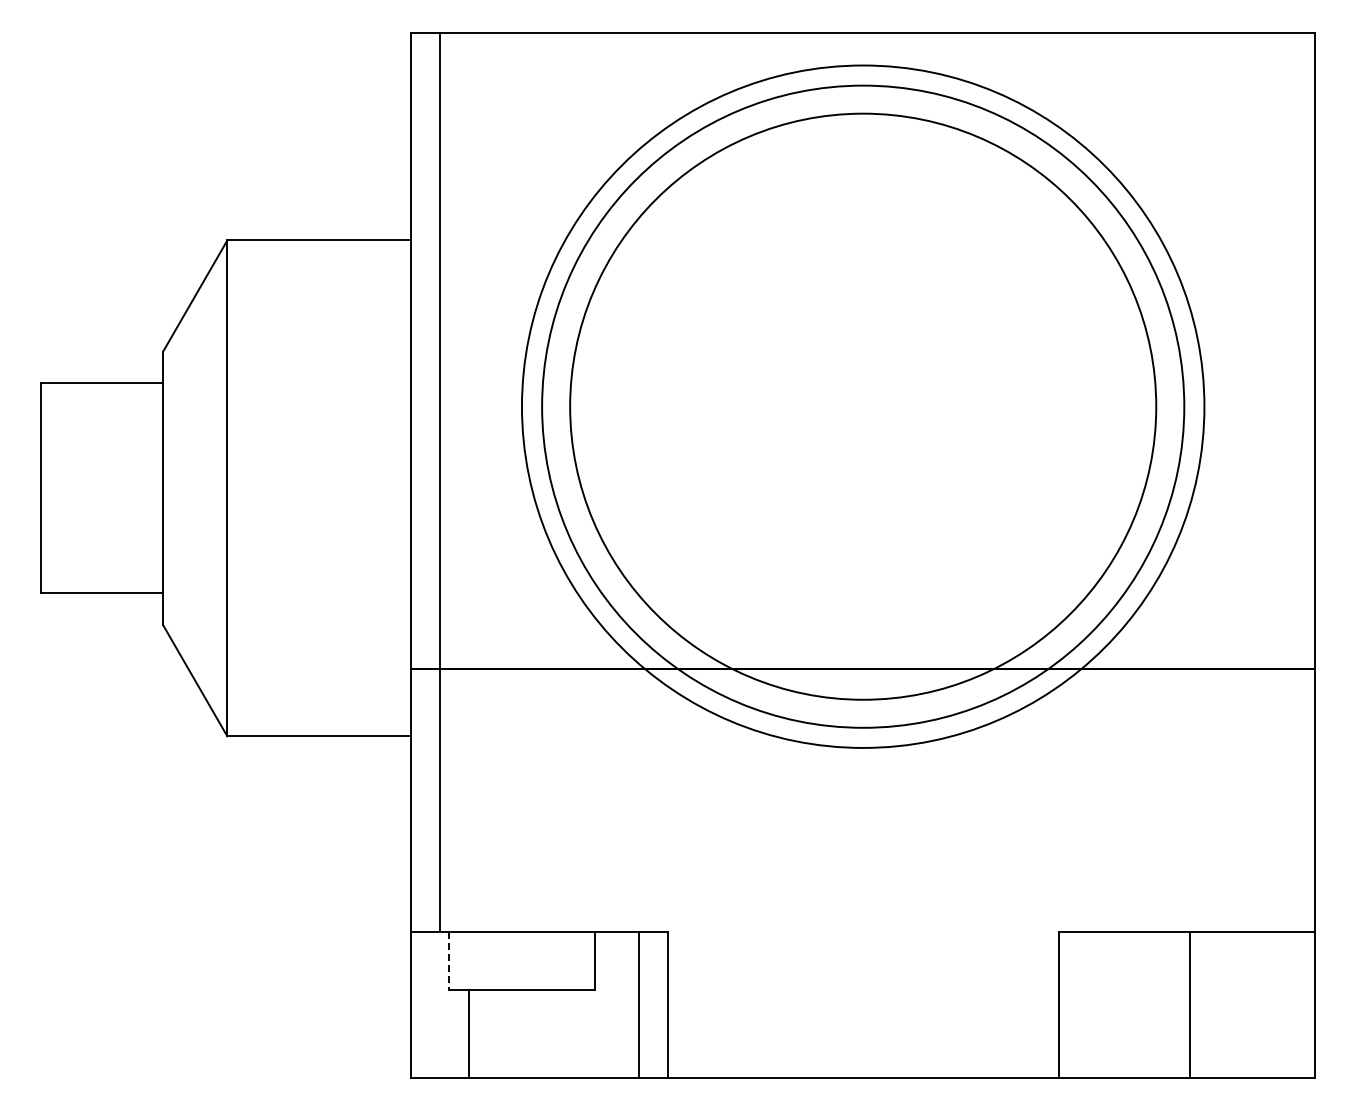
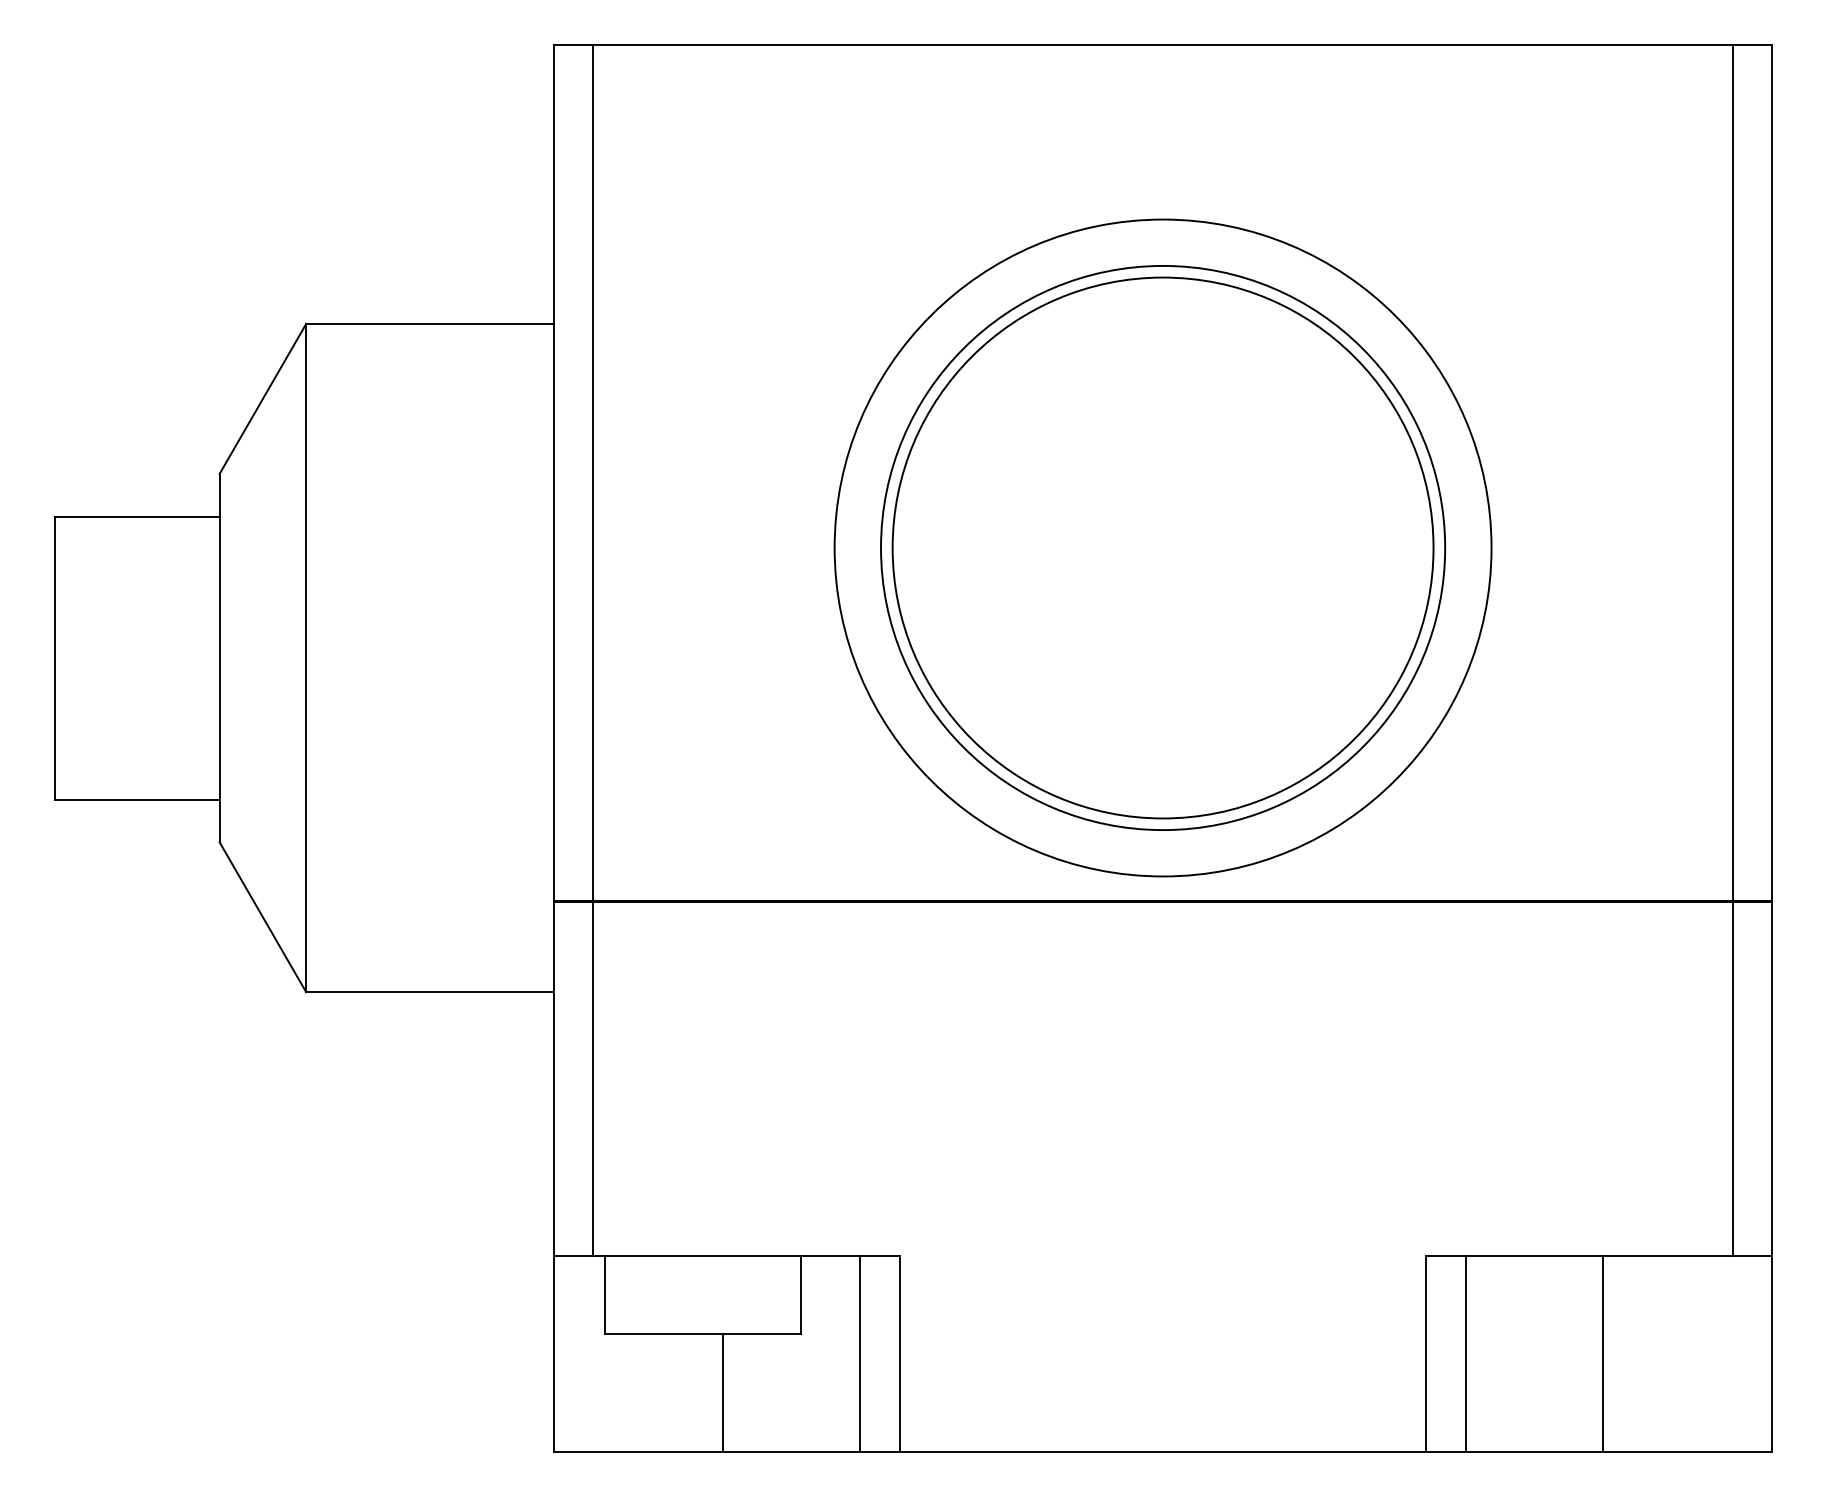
circle: (862, 406) -> (1162, 547), size x0.62
circle: (862, 406) -> (1162, 547), size x0.71
circle: (862, 406) -> (1162, 547), size x0.71
line: (1286, 482) -> (1733, 650), added
line: (449, 961) -> (605, 1295), dashed -> solid
line: (1087, 1004) -> (1465, 1353), added
line: (468, 1033) -> (722, 1392), moved

